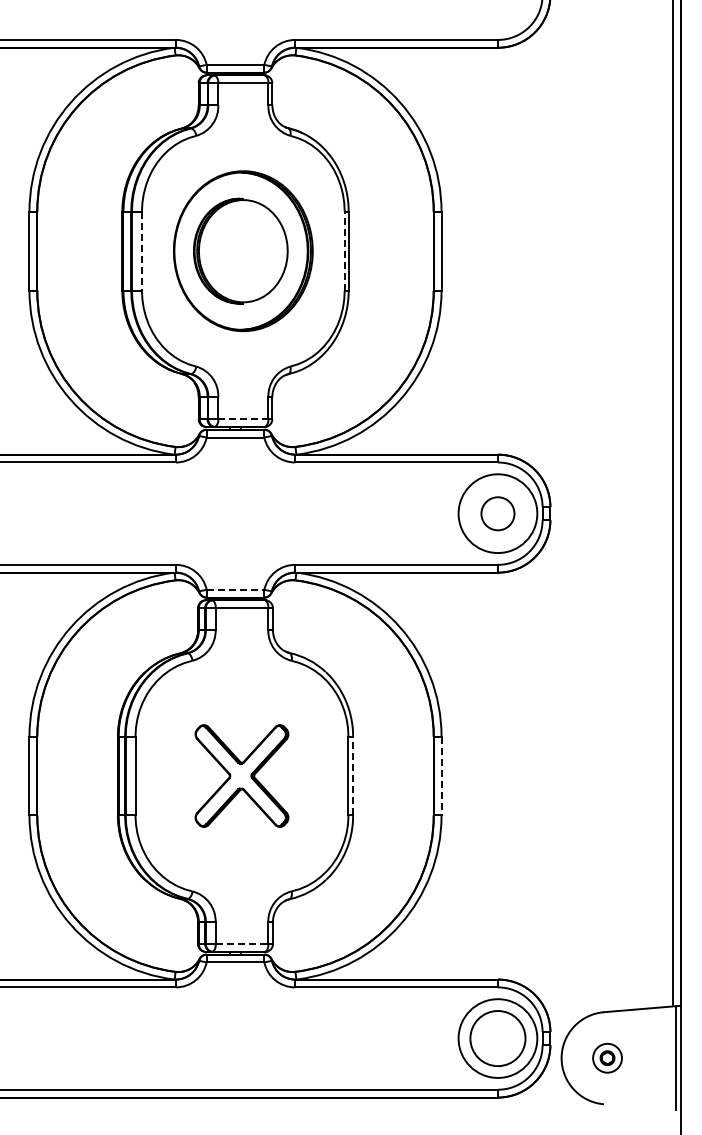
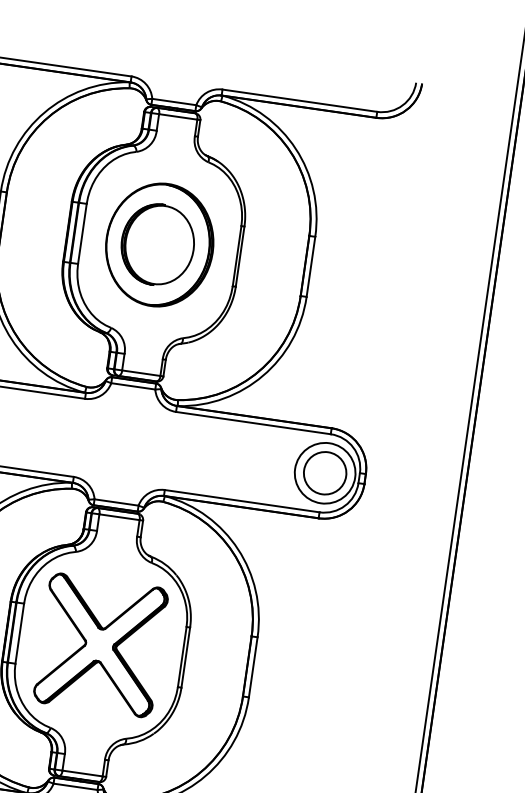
line: (344, 250) -> (237, 255), dashed -> solid
line: (141, 251) -> (82, 234), dashed -> solid
line: (243, 419) -> (141, 373), dashed -> solid
circle: (497, 513) -> (324, 473), size x1.67
line: (235, 589) -> (116, 502), dashed -> solid
part: (241, 775) -> (100, 644), size x1.67
line: (353, 775) -> (186, 657), dashed -> solid
line: (441, 776) -> (253, 667), dashed -> solid
line: (242, 944) -> (82, 773), dashed -> solid

